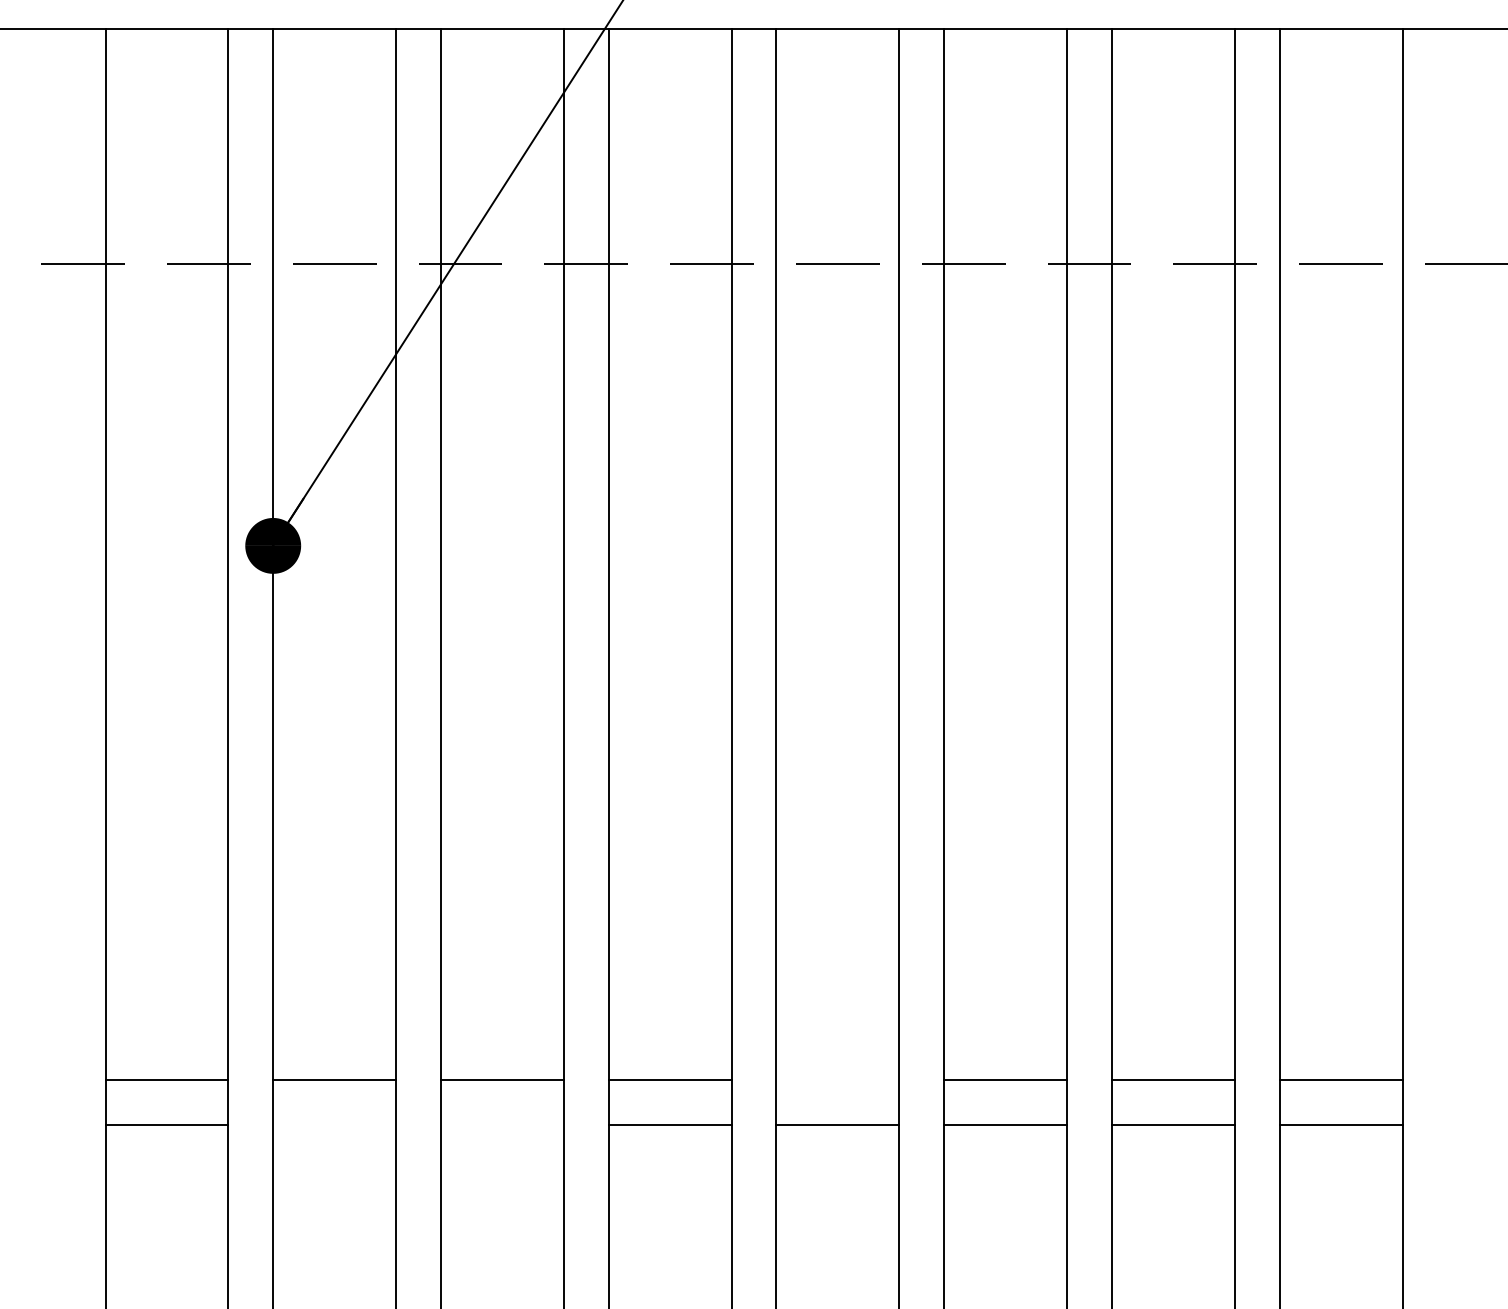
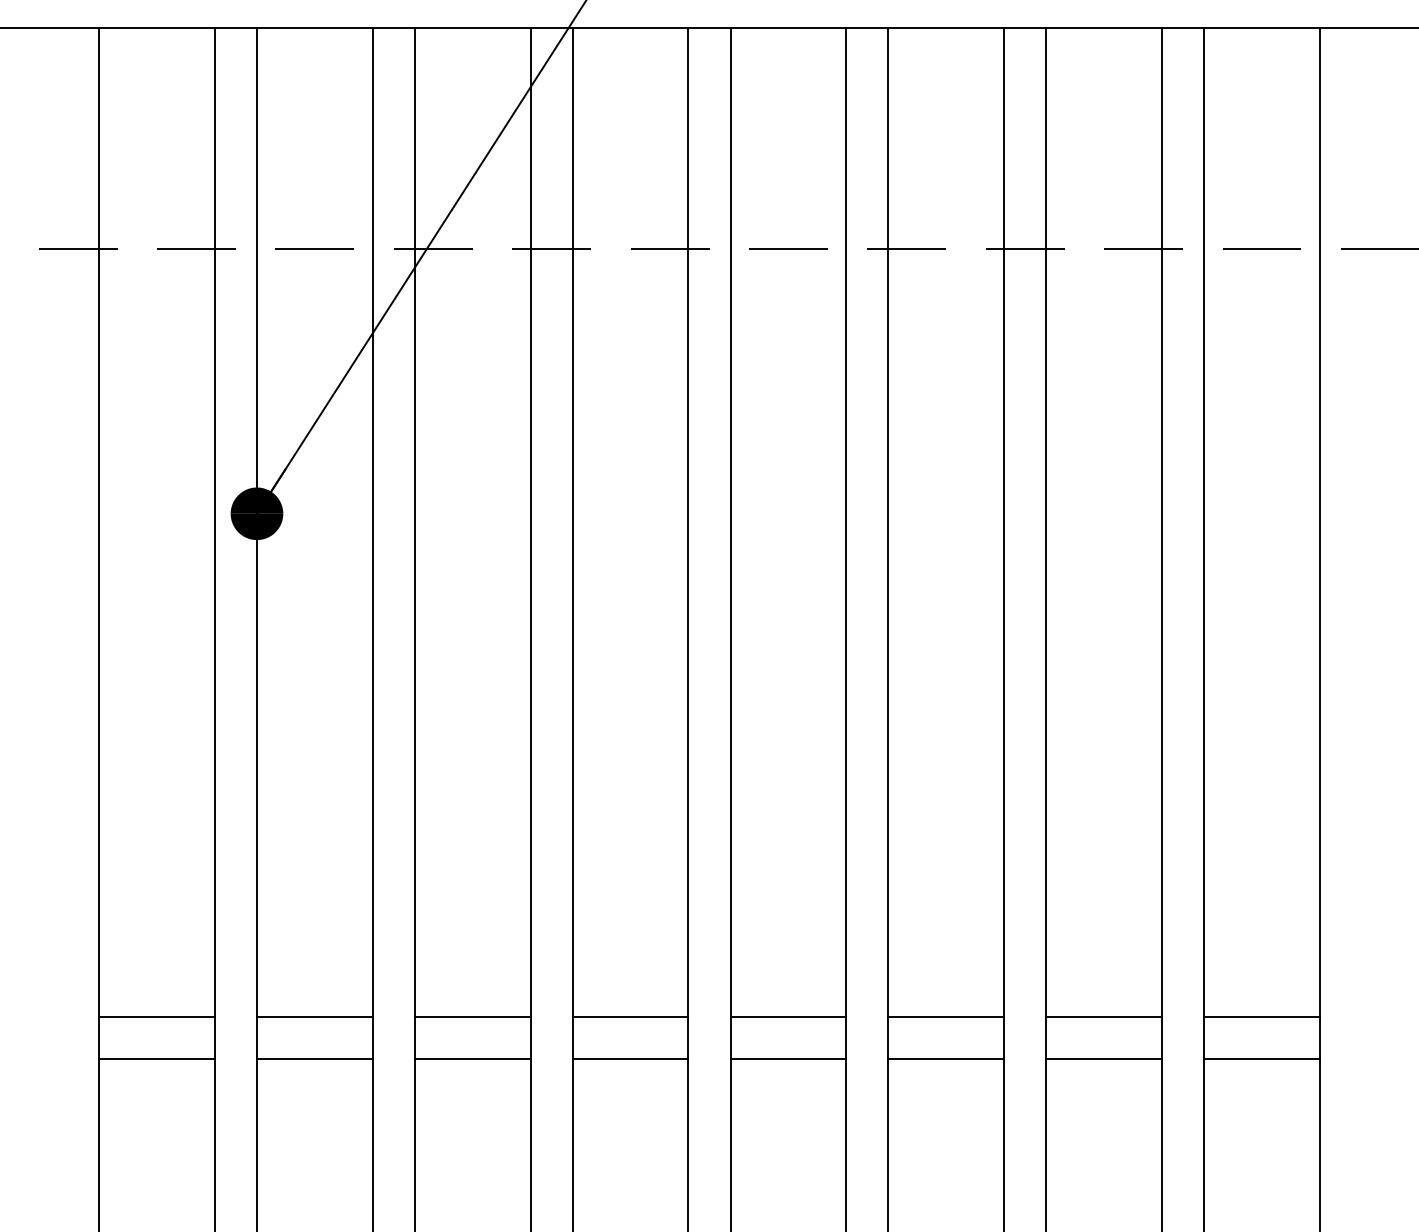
line: (837, 1080) -> (788, 1016), added
line: (334, 1125) -> (314, 1059), added
line: (501, 1125) -> (471, 1059), added

